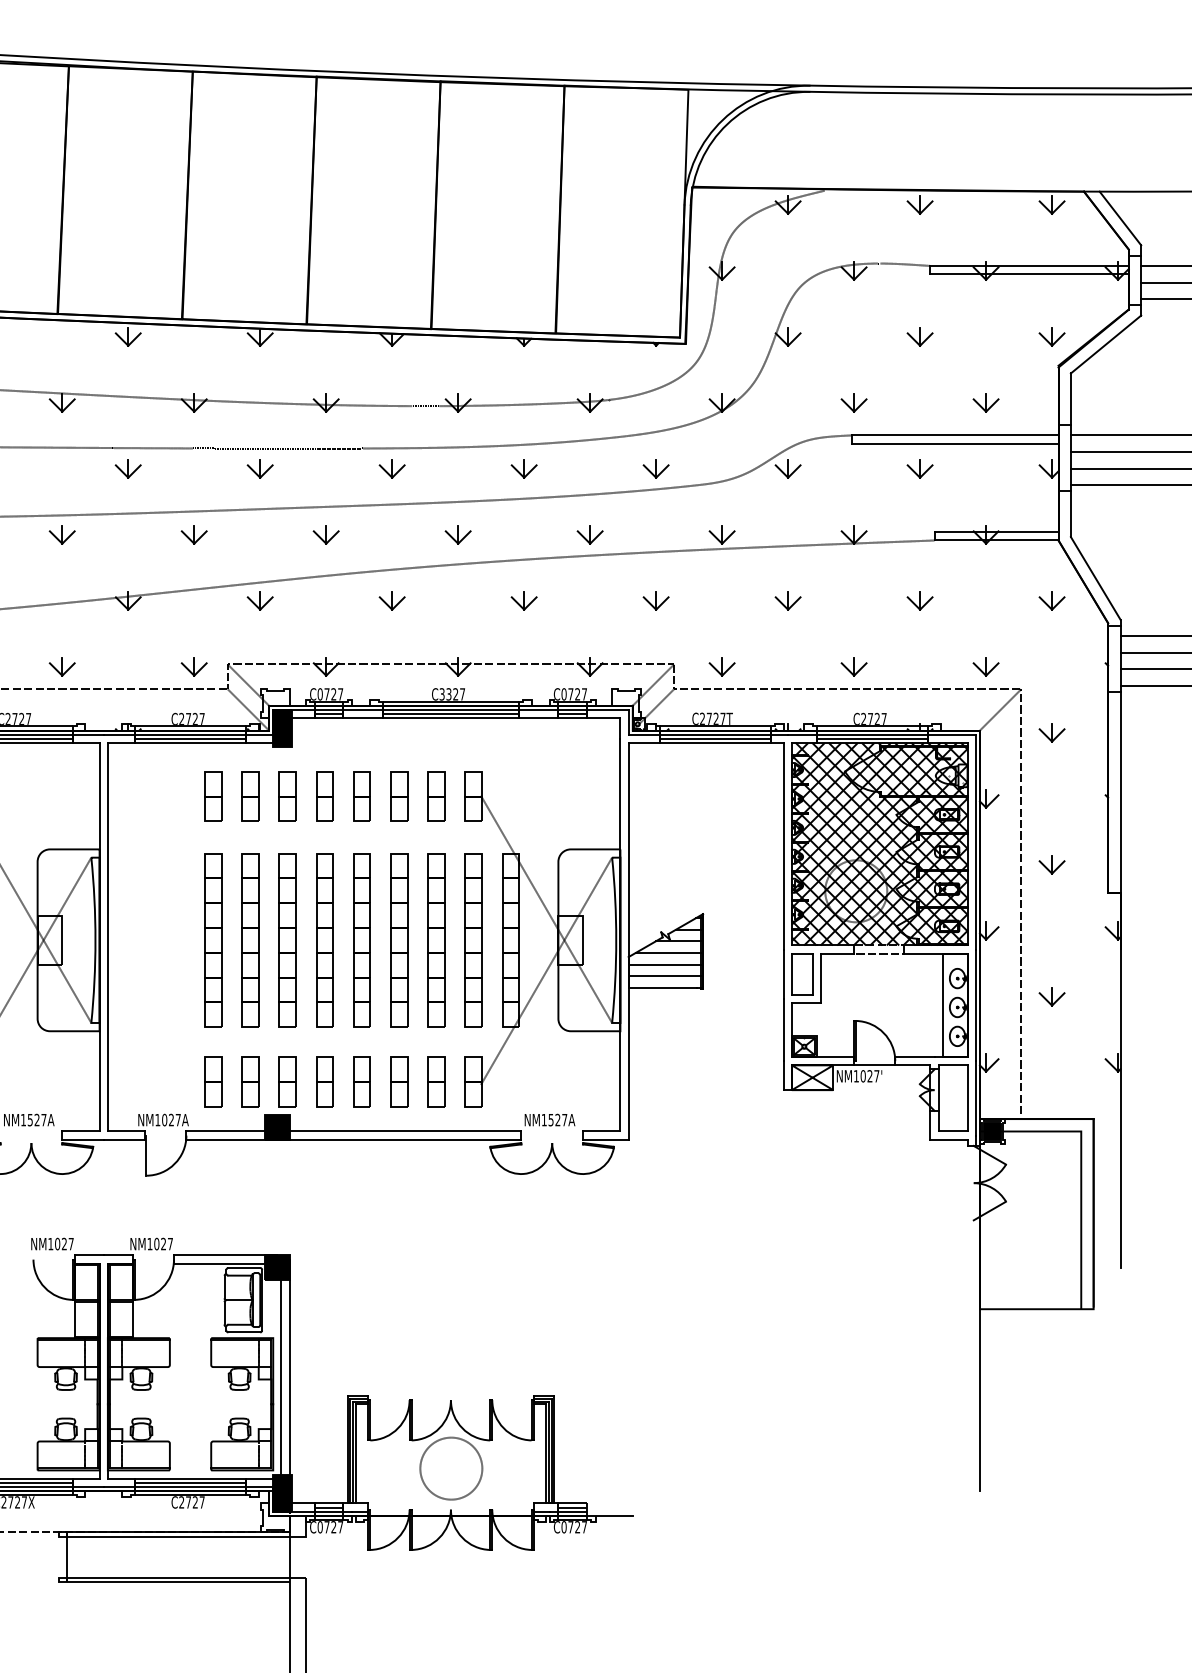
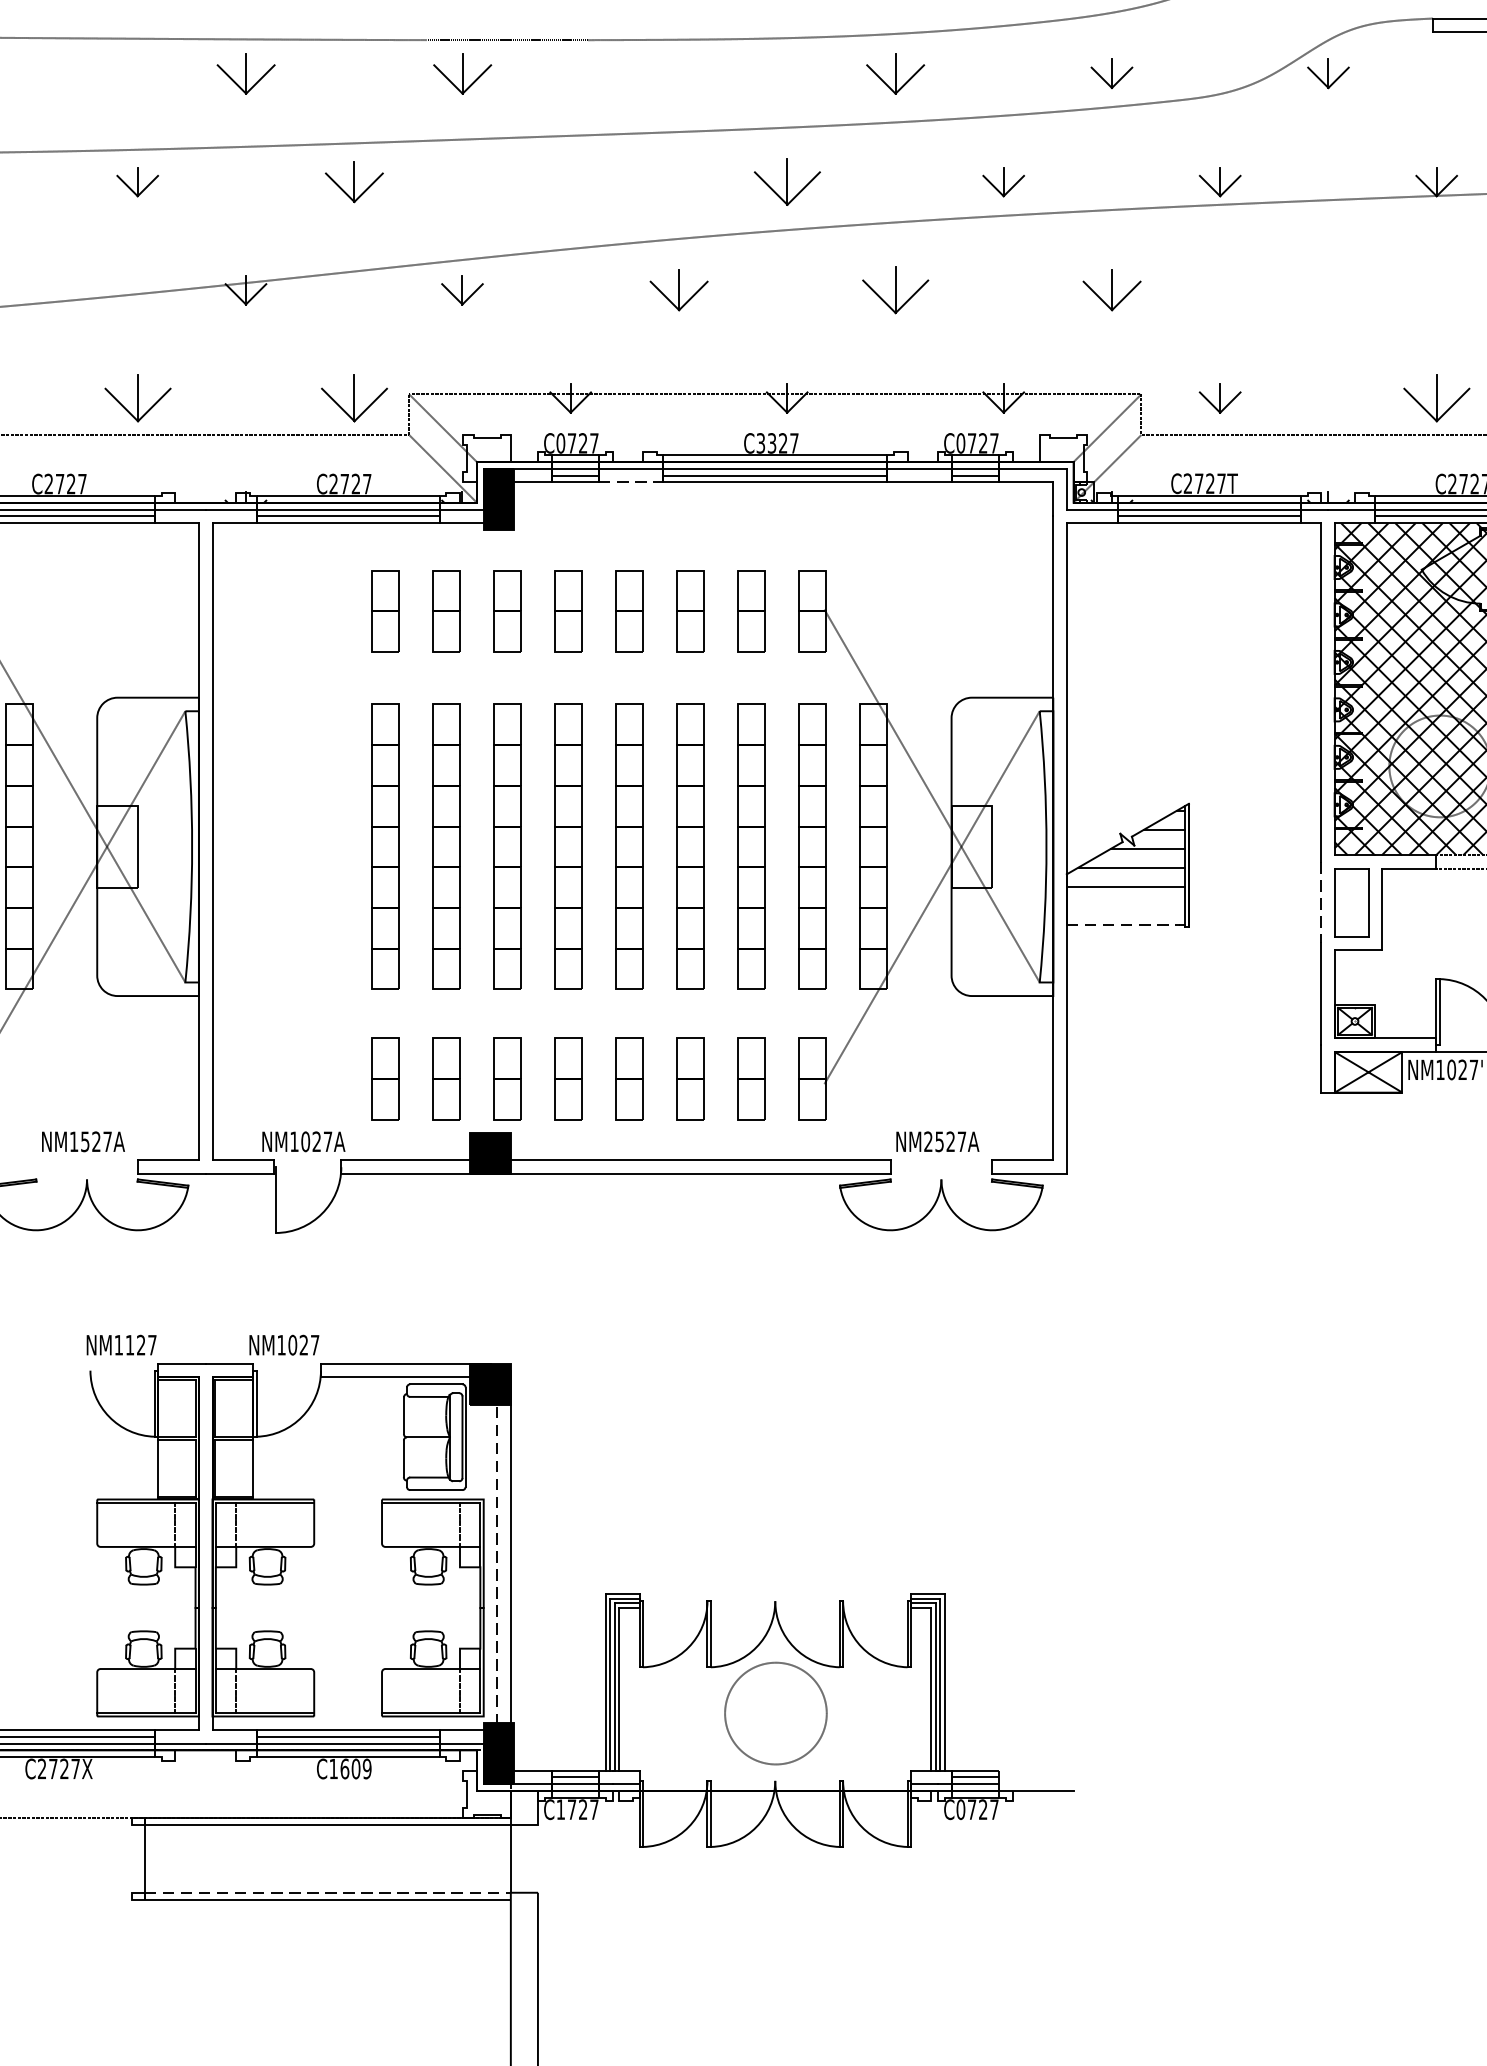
part: (127, 468) -> (244, 72), size x1.4
part: (259, 468) -> (461, 72), size x1.4
part: (391, 468) -> (677, 72), removed
part: (523, 468) -> (894, 72), size x1.4
part: (193, 534) -> (352, 181), size x1.4
part: (325, 534) -> (569, 181), removed
part: (457, 534) -> (786, 181), size x1.6
part: (391, 600) -> (677, 289), size x1.4
part: (523, 600) -> (894, 289), size x1.6
part: (655, 600) -> (1110, 289), size x1.4
part: (787, 600) -> (1327, 289), removed
part: (61, 666) -> (136, 397), size x1.6
part: (193, 666) -> (352, 397), size x1.6
part: (853, 666) -> (1435, 397), size x1.6
line: (363, 718) -> (631, 482), solid -> dashed
line: (783, 974) -> (1320, 902), solid -> dashed
line: (664, 976) -> (1125, 906), removed
line: (663, 987) -> (1123, 924), solid -> dashed
text: (543, 1119) -> (927, 1140), NM1527A -> NM2527A
text: (57, 1243) -> (129, 1344), NM1027 -> NM1127
line: (281, 1371) -> (497, 1554), solid -> dashed
text: (191, 1502) -> (349, 1769), C2727 -> C1609
text: (319, 1527) -> (559, 1810), C0727 -> C1727
line: (178, 1577) -> (328, 1892), solid -> dashed

